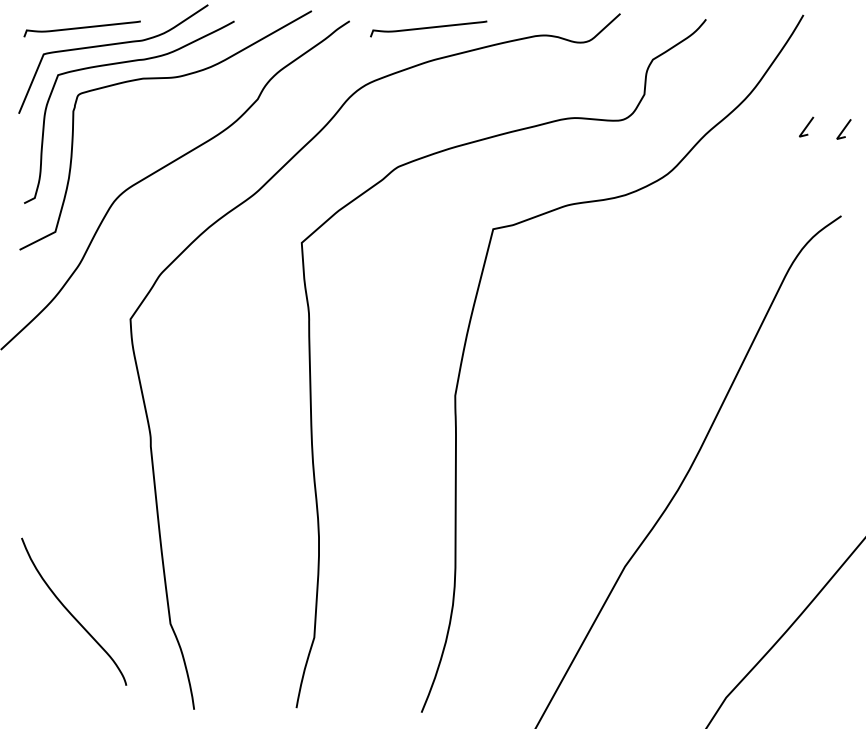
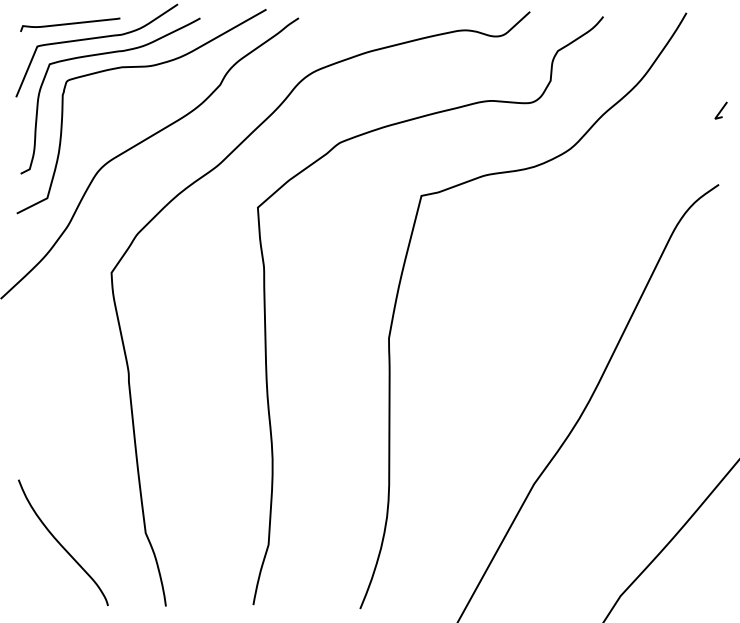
curve: (428, 28) -> (366, 24), removed
line: (805, 126) -> (688, 108), removed
curve: (71, 613) -> (61, 544), moved

